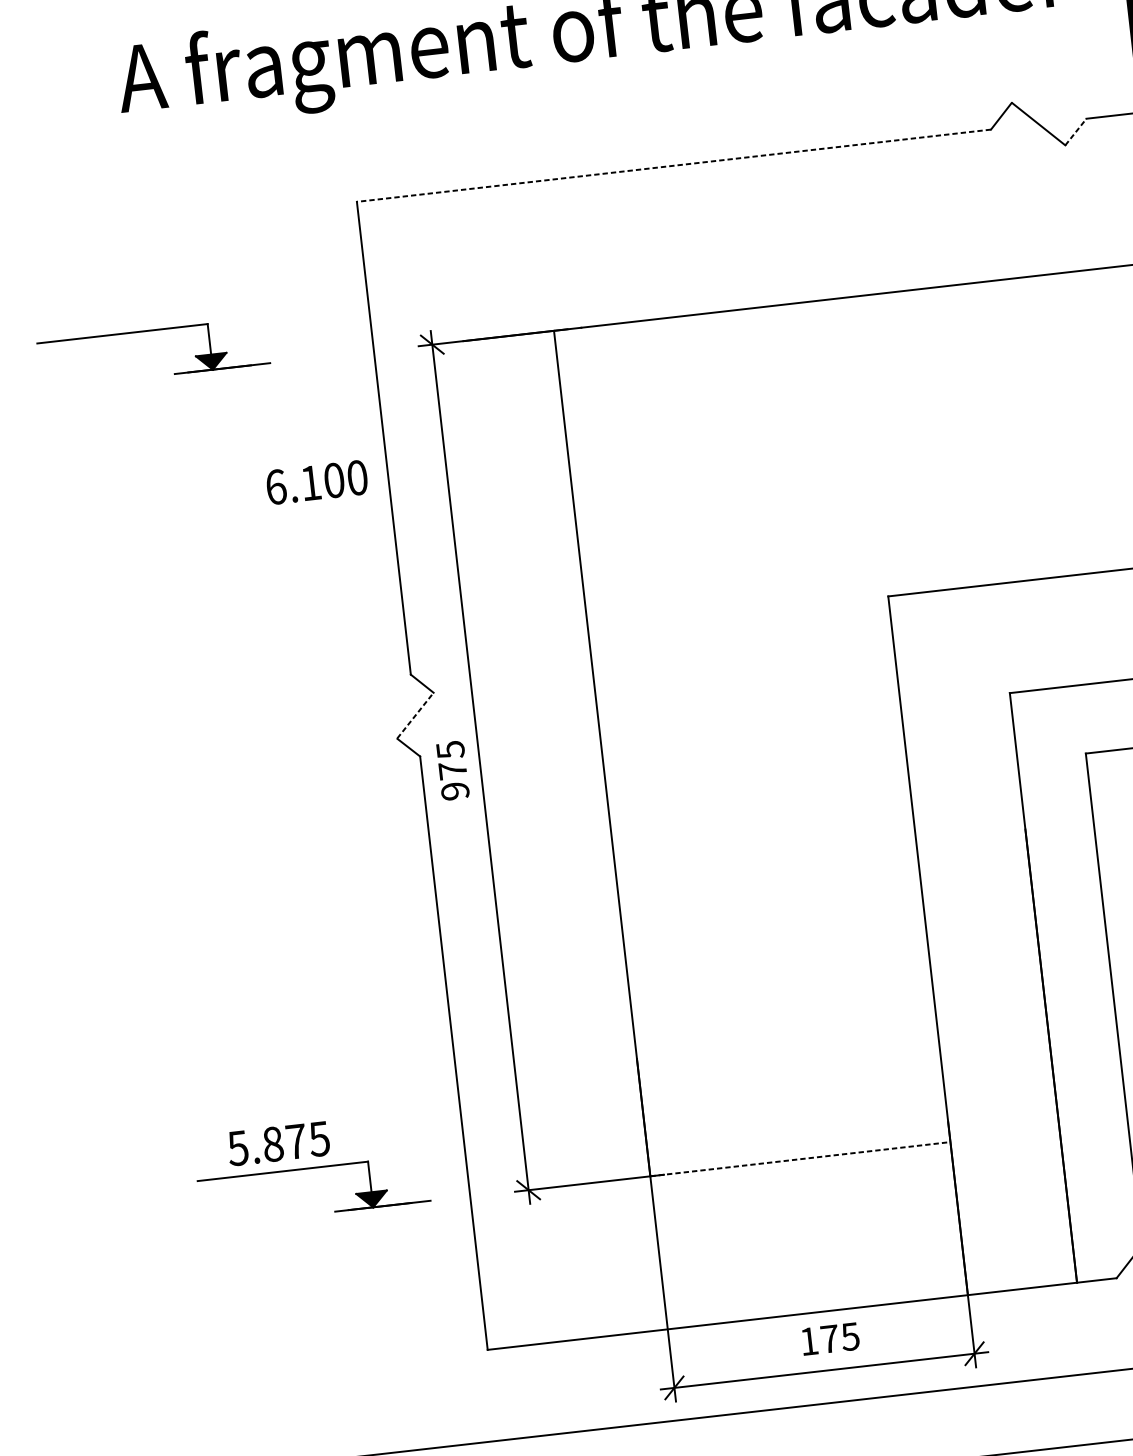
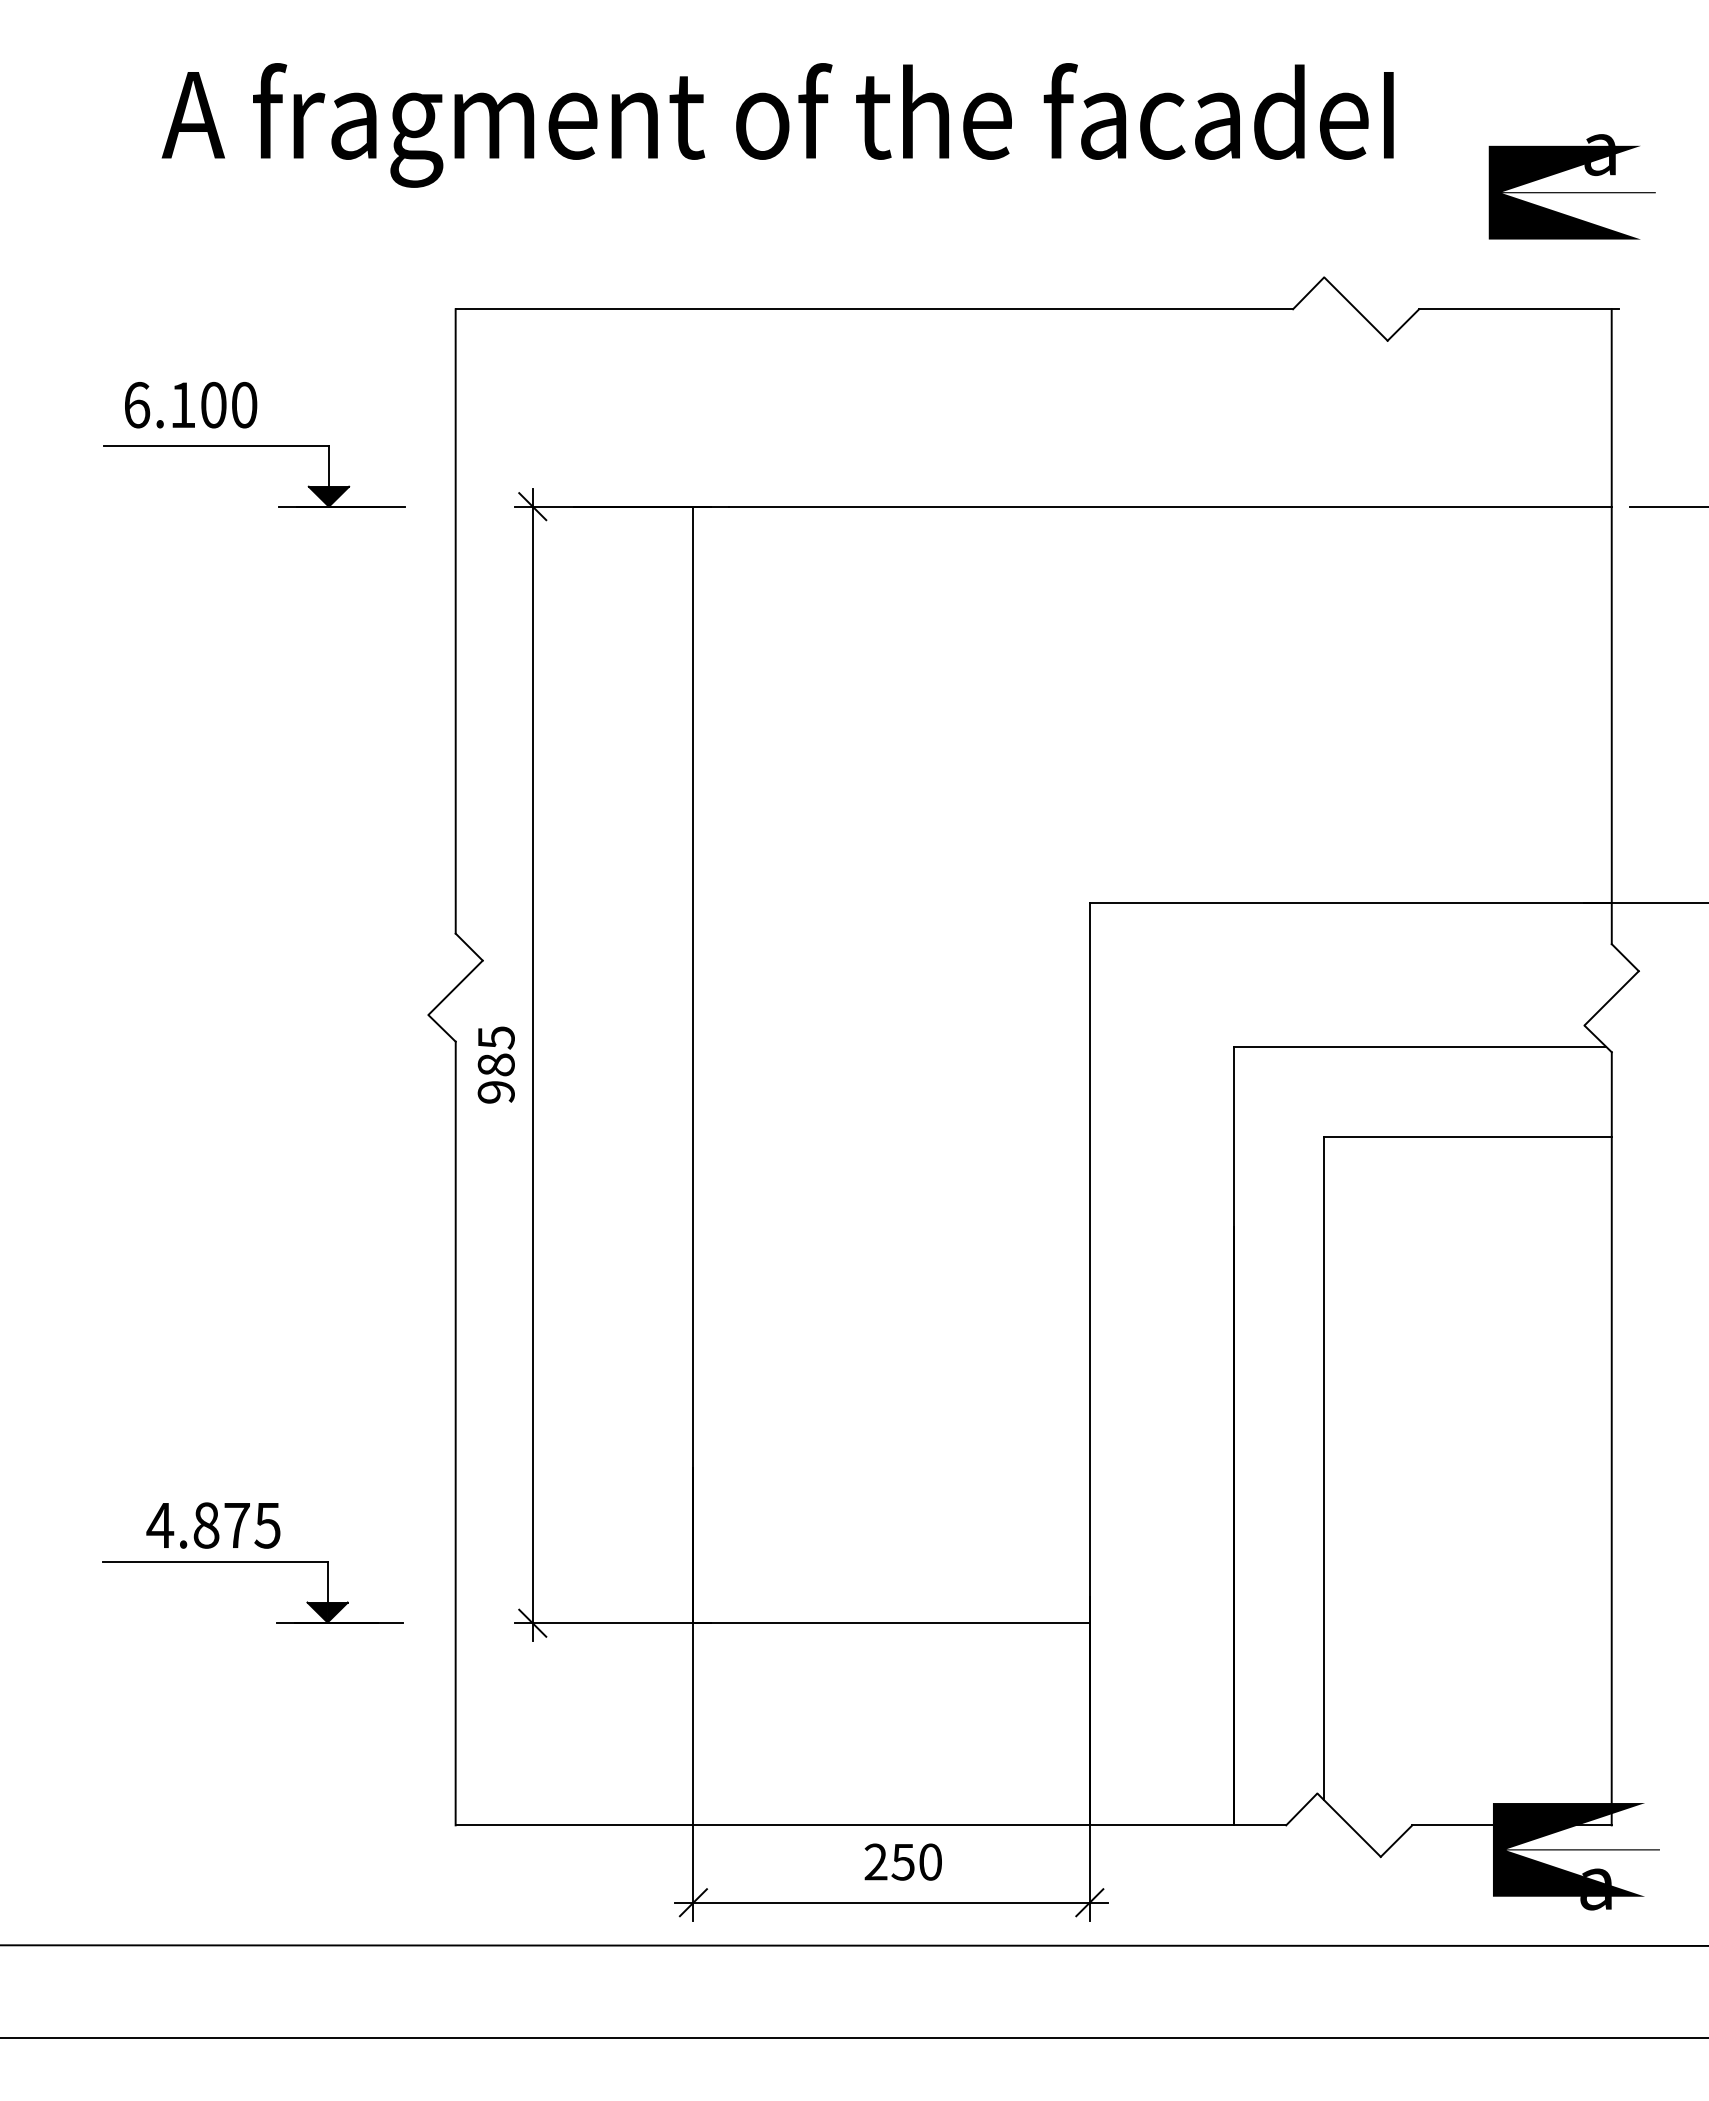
line: (1075, 131) -> (1403, 324), dashed -> solid
line: (674, 165) -> (874, 309), dashed -> solid
part: (151, 330) -> (254, 446), moved
text: (317, 482) -> (191, 405), moved
line: (416, 715) -> (456, 987), dashed -> solid
text: (452, 770) -> (495, 1064), 975 -> 985
text: (238, 1148) -> (160, 1525), 5.875 -> 4.875
line: (801, 1159) -> (892, 1623), dashed -> solid
text: (829, 1338) -> (902, 1861), 175 -> 250

